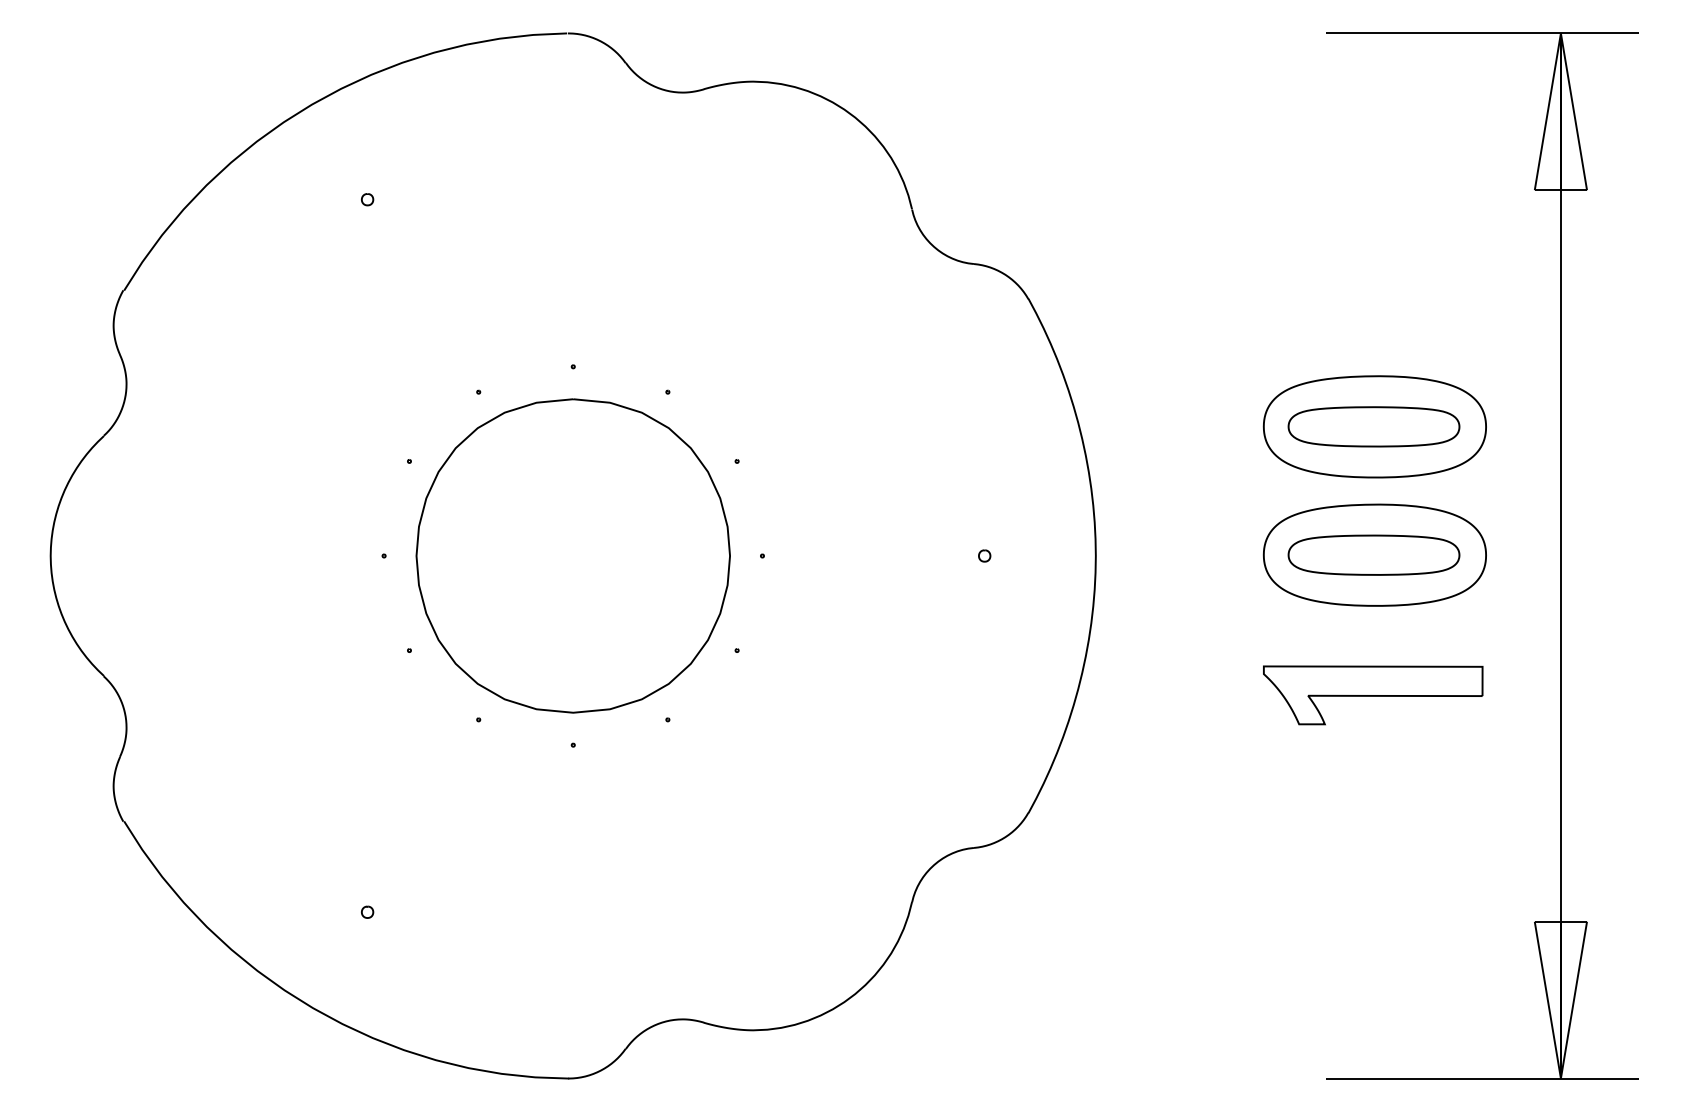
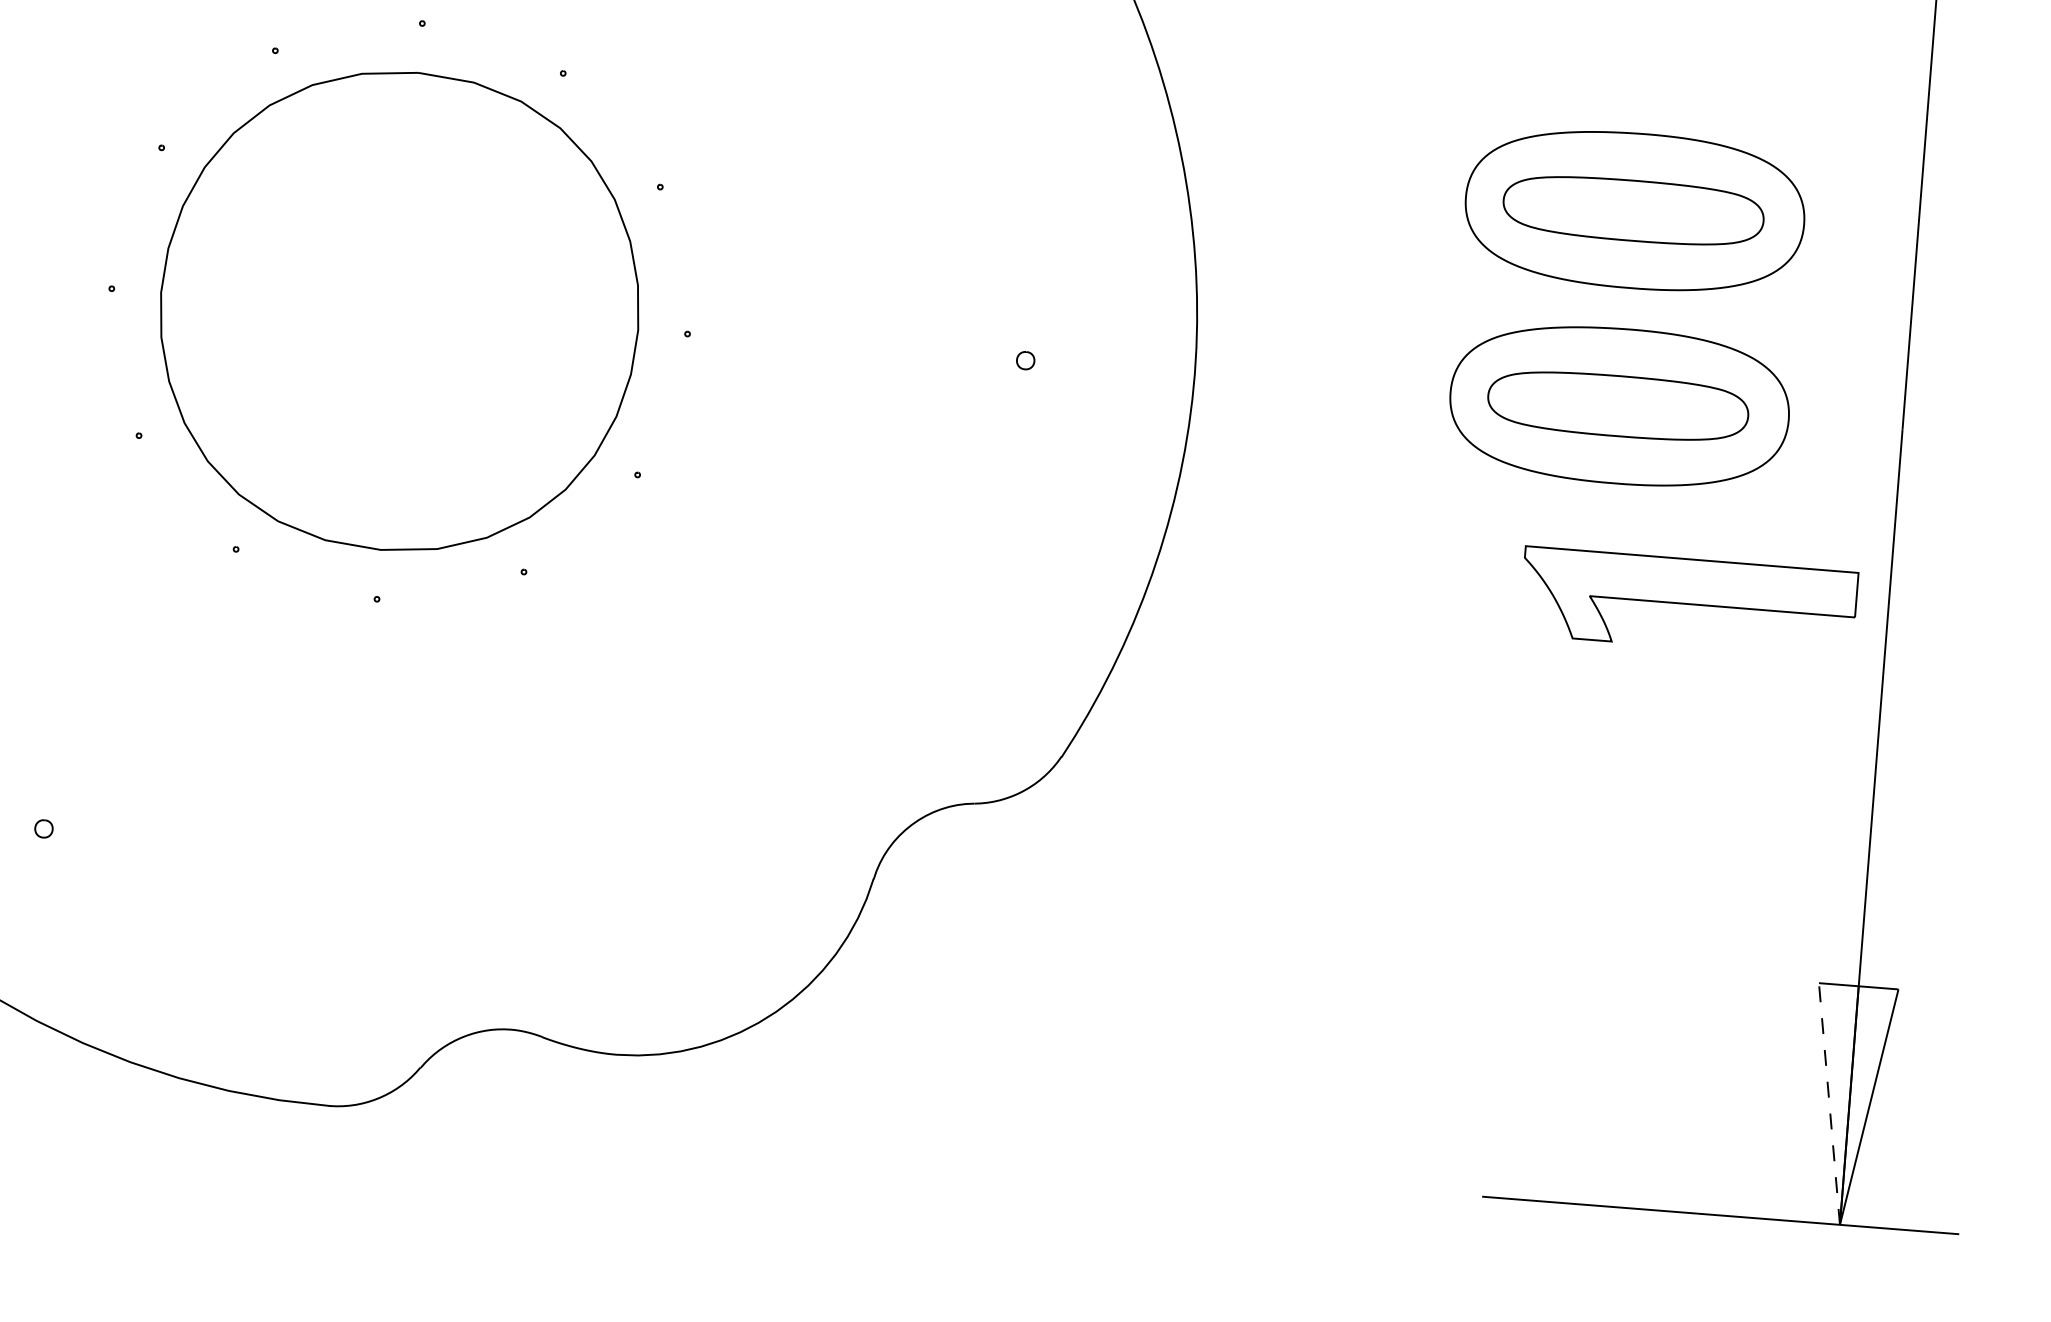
part: (1373, 695) -> (1689, 603), moved
line: (1547, 999) -> (1829, 1102), solid -> dashed

